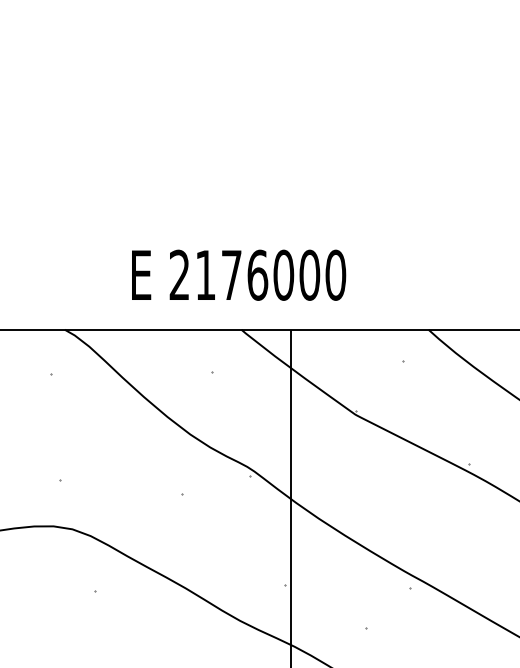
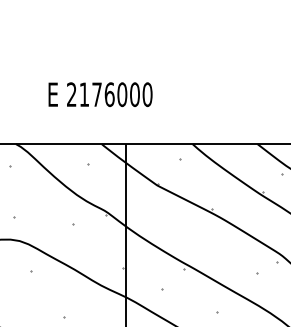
text: (238, 274) -> (100, 94), moved

